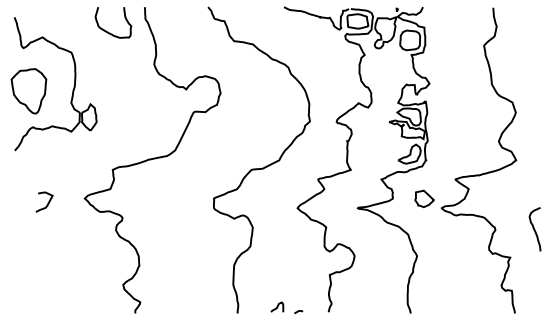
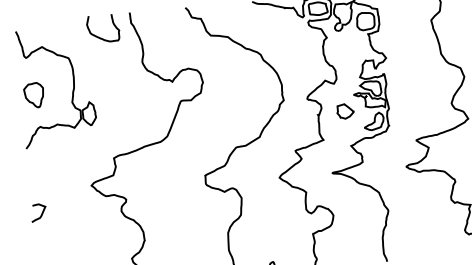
part: (28, 90) -> (33, 94), size x0.62
part: (424, 198) -> (345, 111), moved
curve: (47, 203) -> (41, 213), moved

